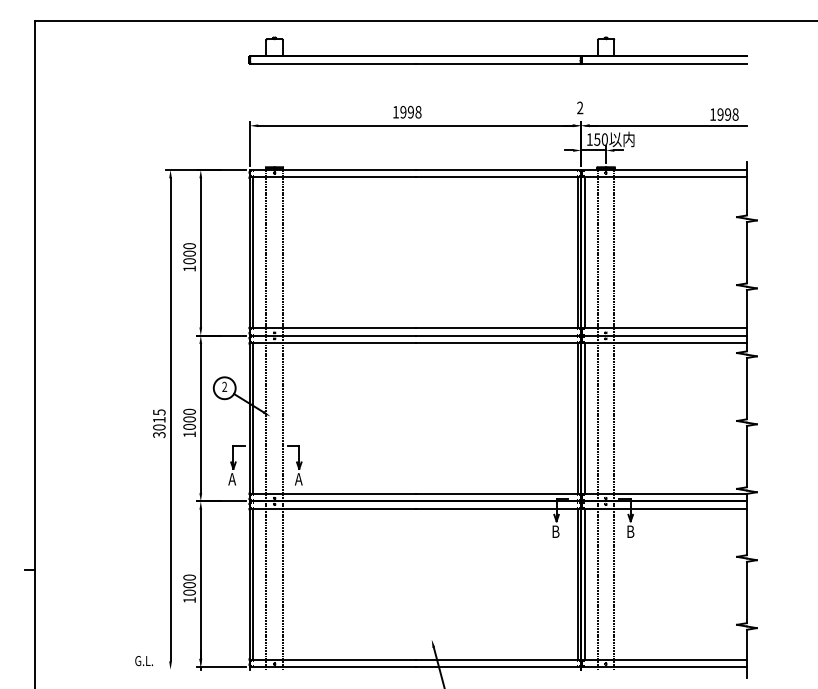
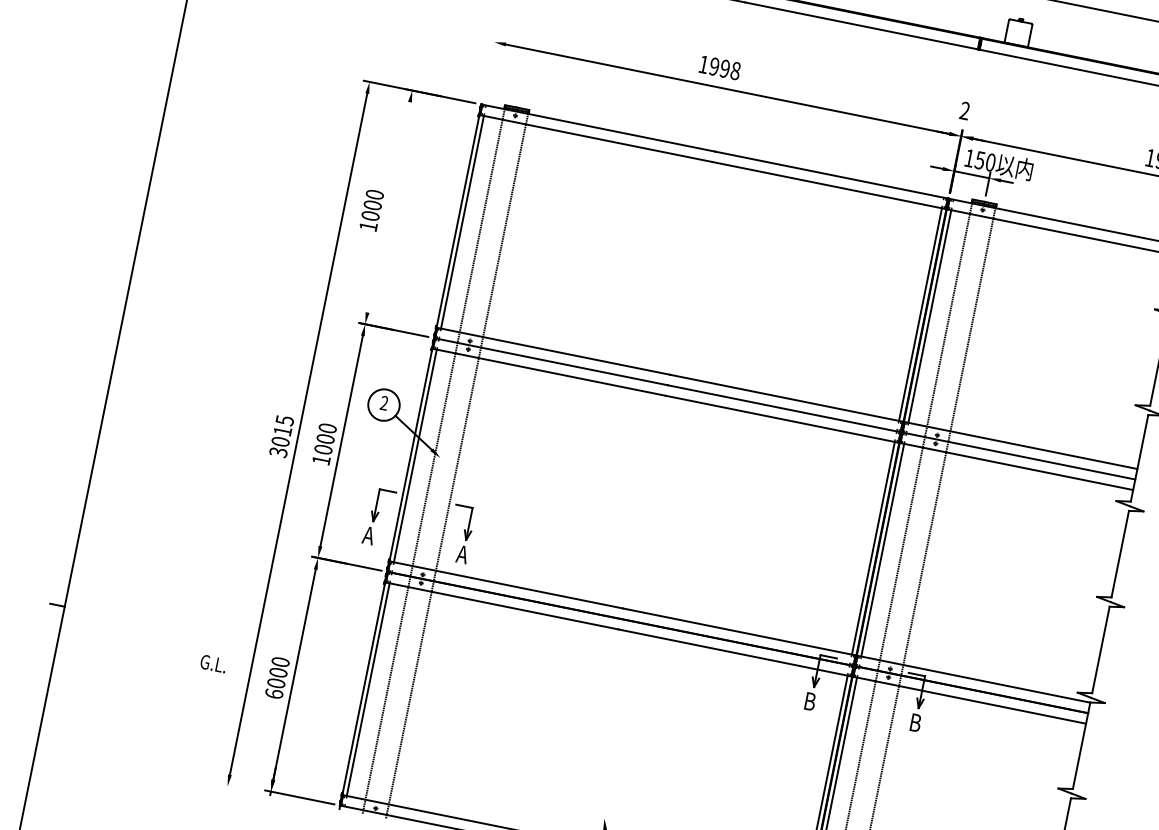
line: (249, 143) -> (488, 67), removed
line: (200, 252) -> (388, 206), removed
text: (189, 600) -> (273, 694), 1000 -> 6000
text: (143, 661) -> (212, 664), moved

